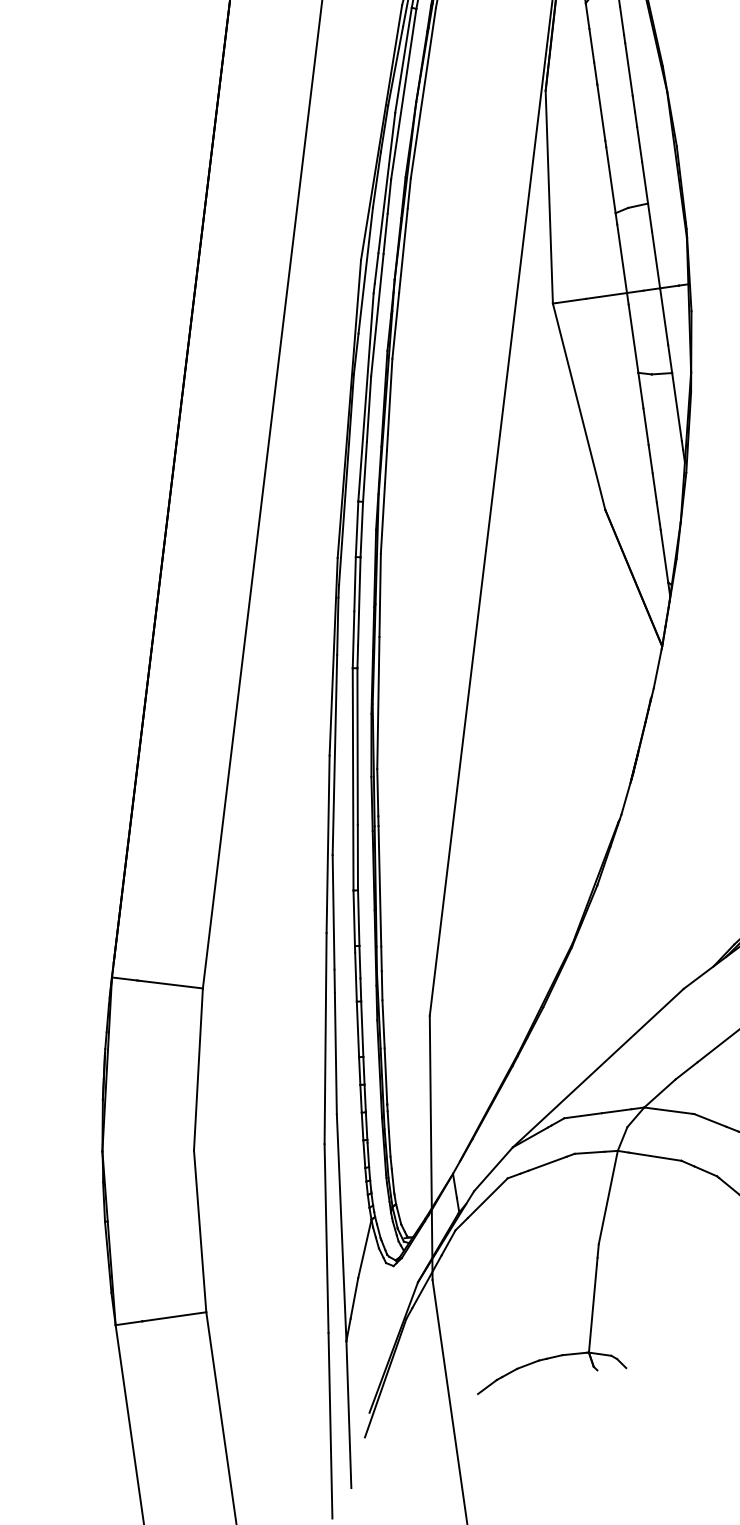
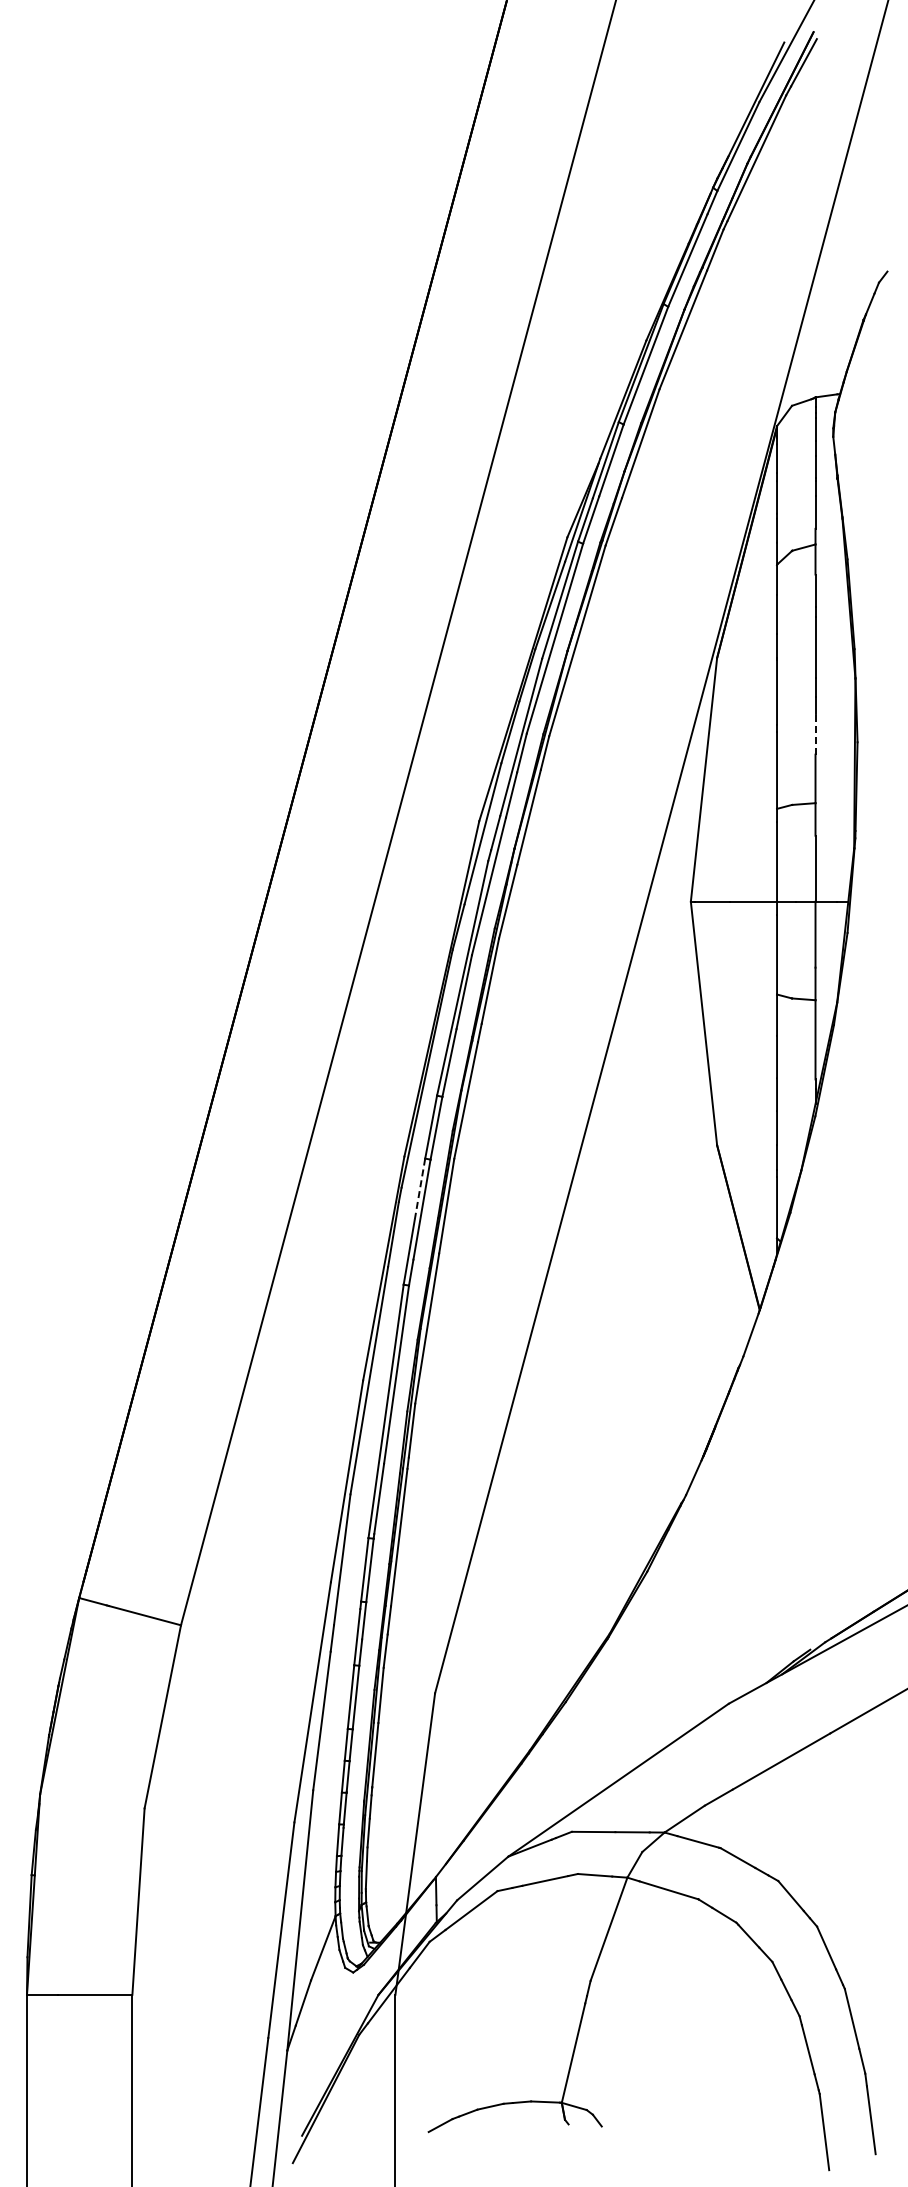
line: (639, 143) -> (815, 733), solid -> dashed
line: (354, 584) -> (419, 1189), solid -> dashed

